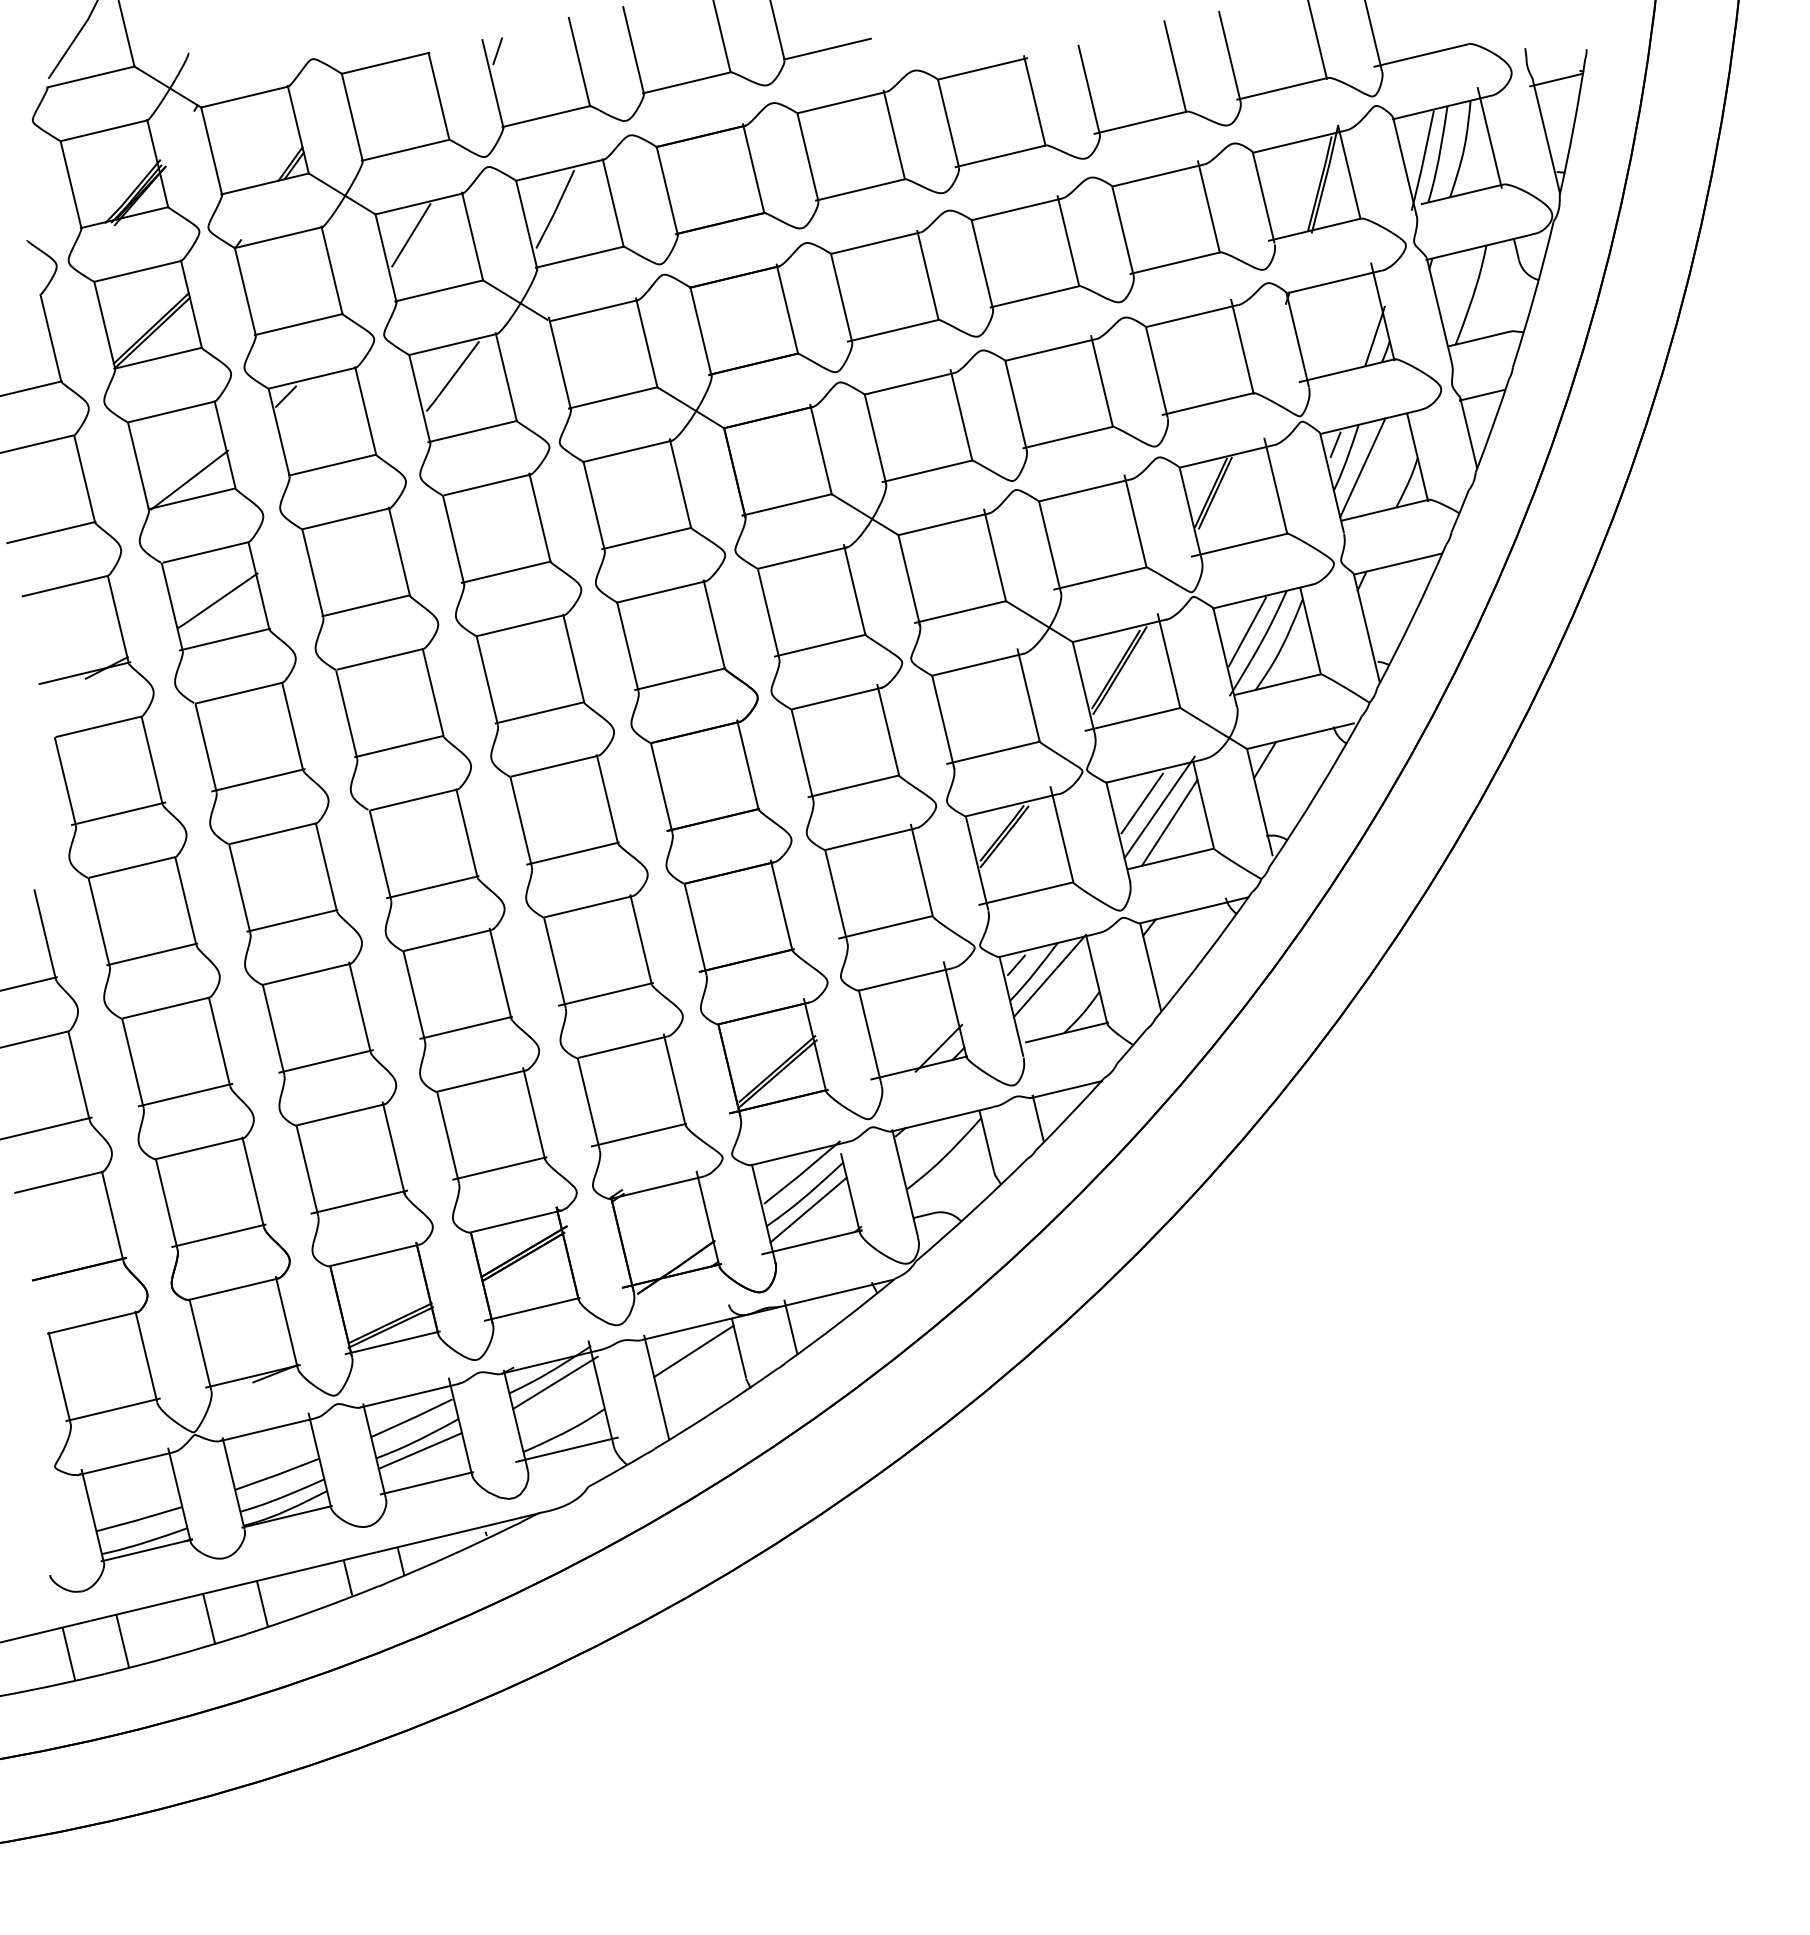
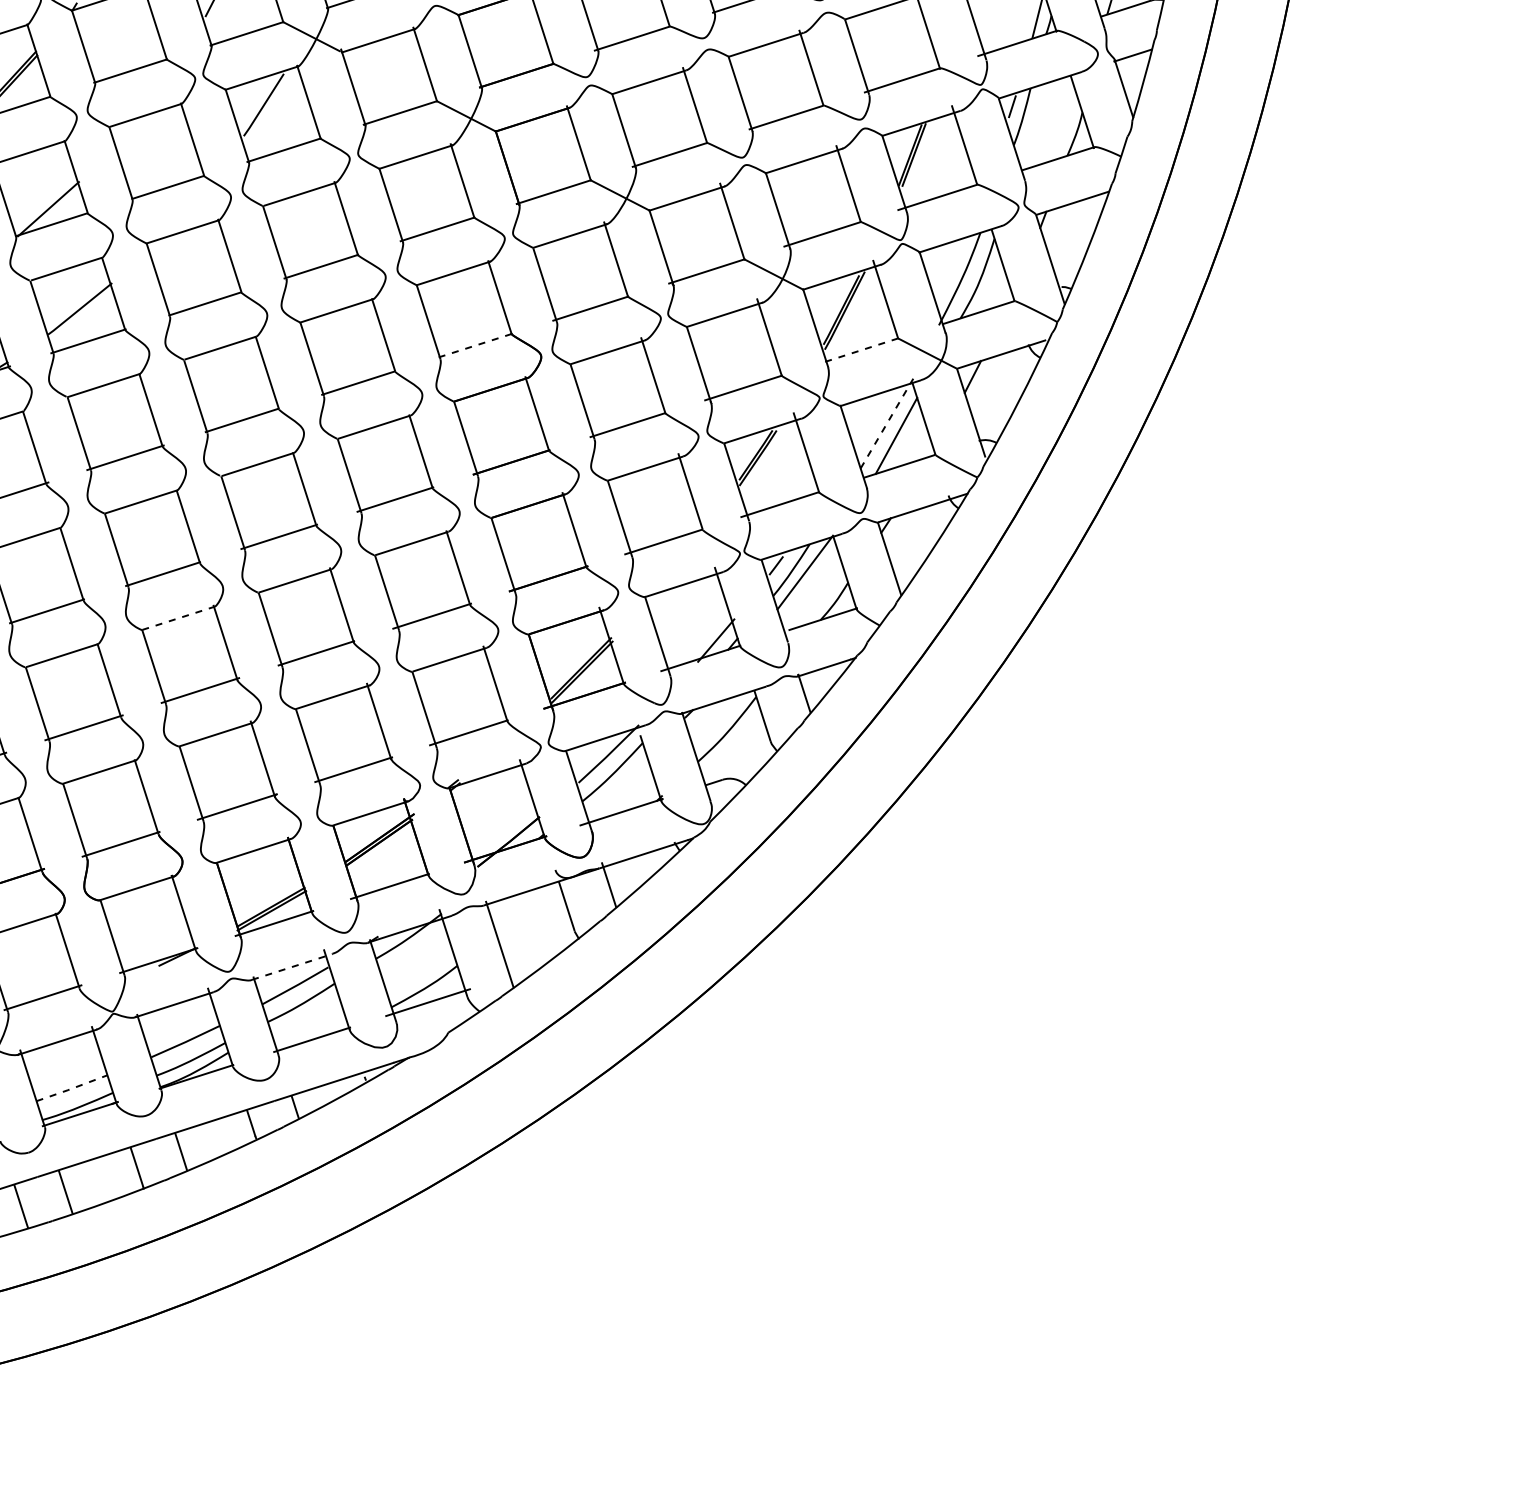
line: (286, 396) -> (124, 132), removed
line: (1362, 467) -> (1036, 124), removed
line: (1246, 631) -> (949, 269), removed
line: (679, 679) -> (474, 346), solid -> dashed
line: (1133, 719) -> (859, 351), solid -> dashed
line: (1141, 803) -> (871, 421), removed
line: (1159, 807) -> (886, 423), solid -> dashed
line: (306, 974) -> (178, 618), solid -> dashed
line: (808, 1209) -> (616, 784), removed
line: (693, 1351) -> (528, 911), removed
line: (555, 1382) -> (414, 946), removed
line: (410, 1395) -> (292, 966), solid -> dashed
line: (419, 1450) -> (303, 1012), removed
line: (139, 1519) -> (72, 1088), solid -> dashed

